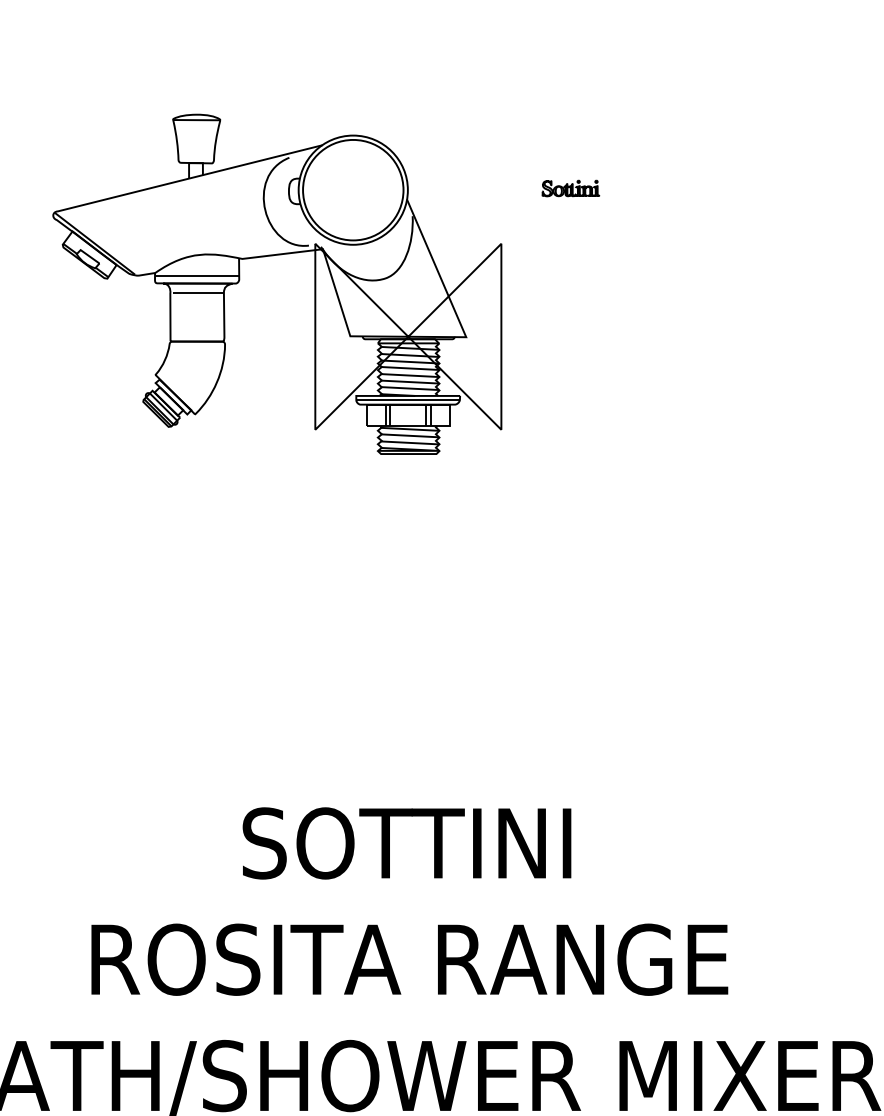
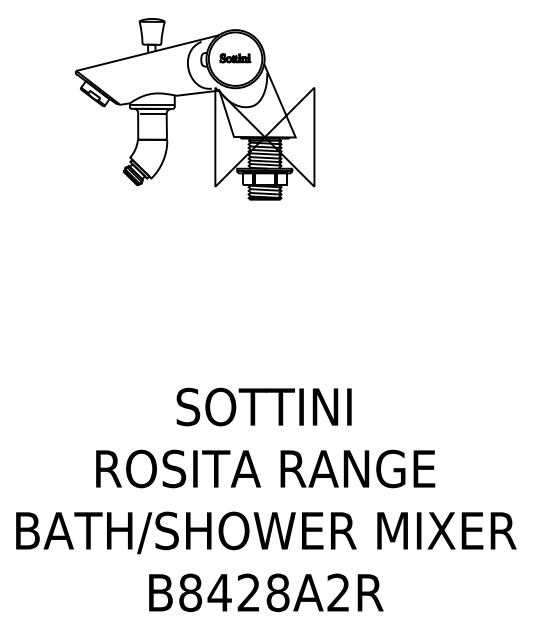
part: (570, 188) -> (235, 58), moved

